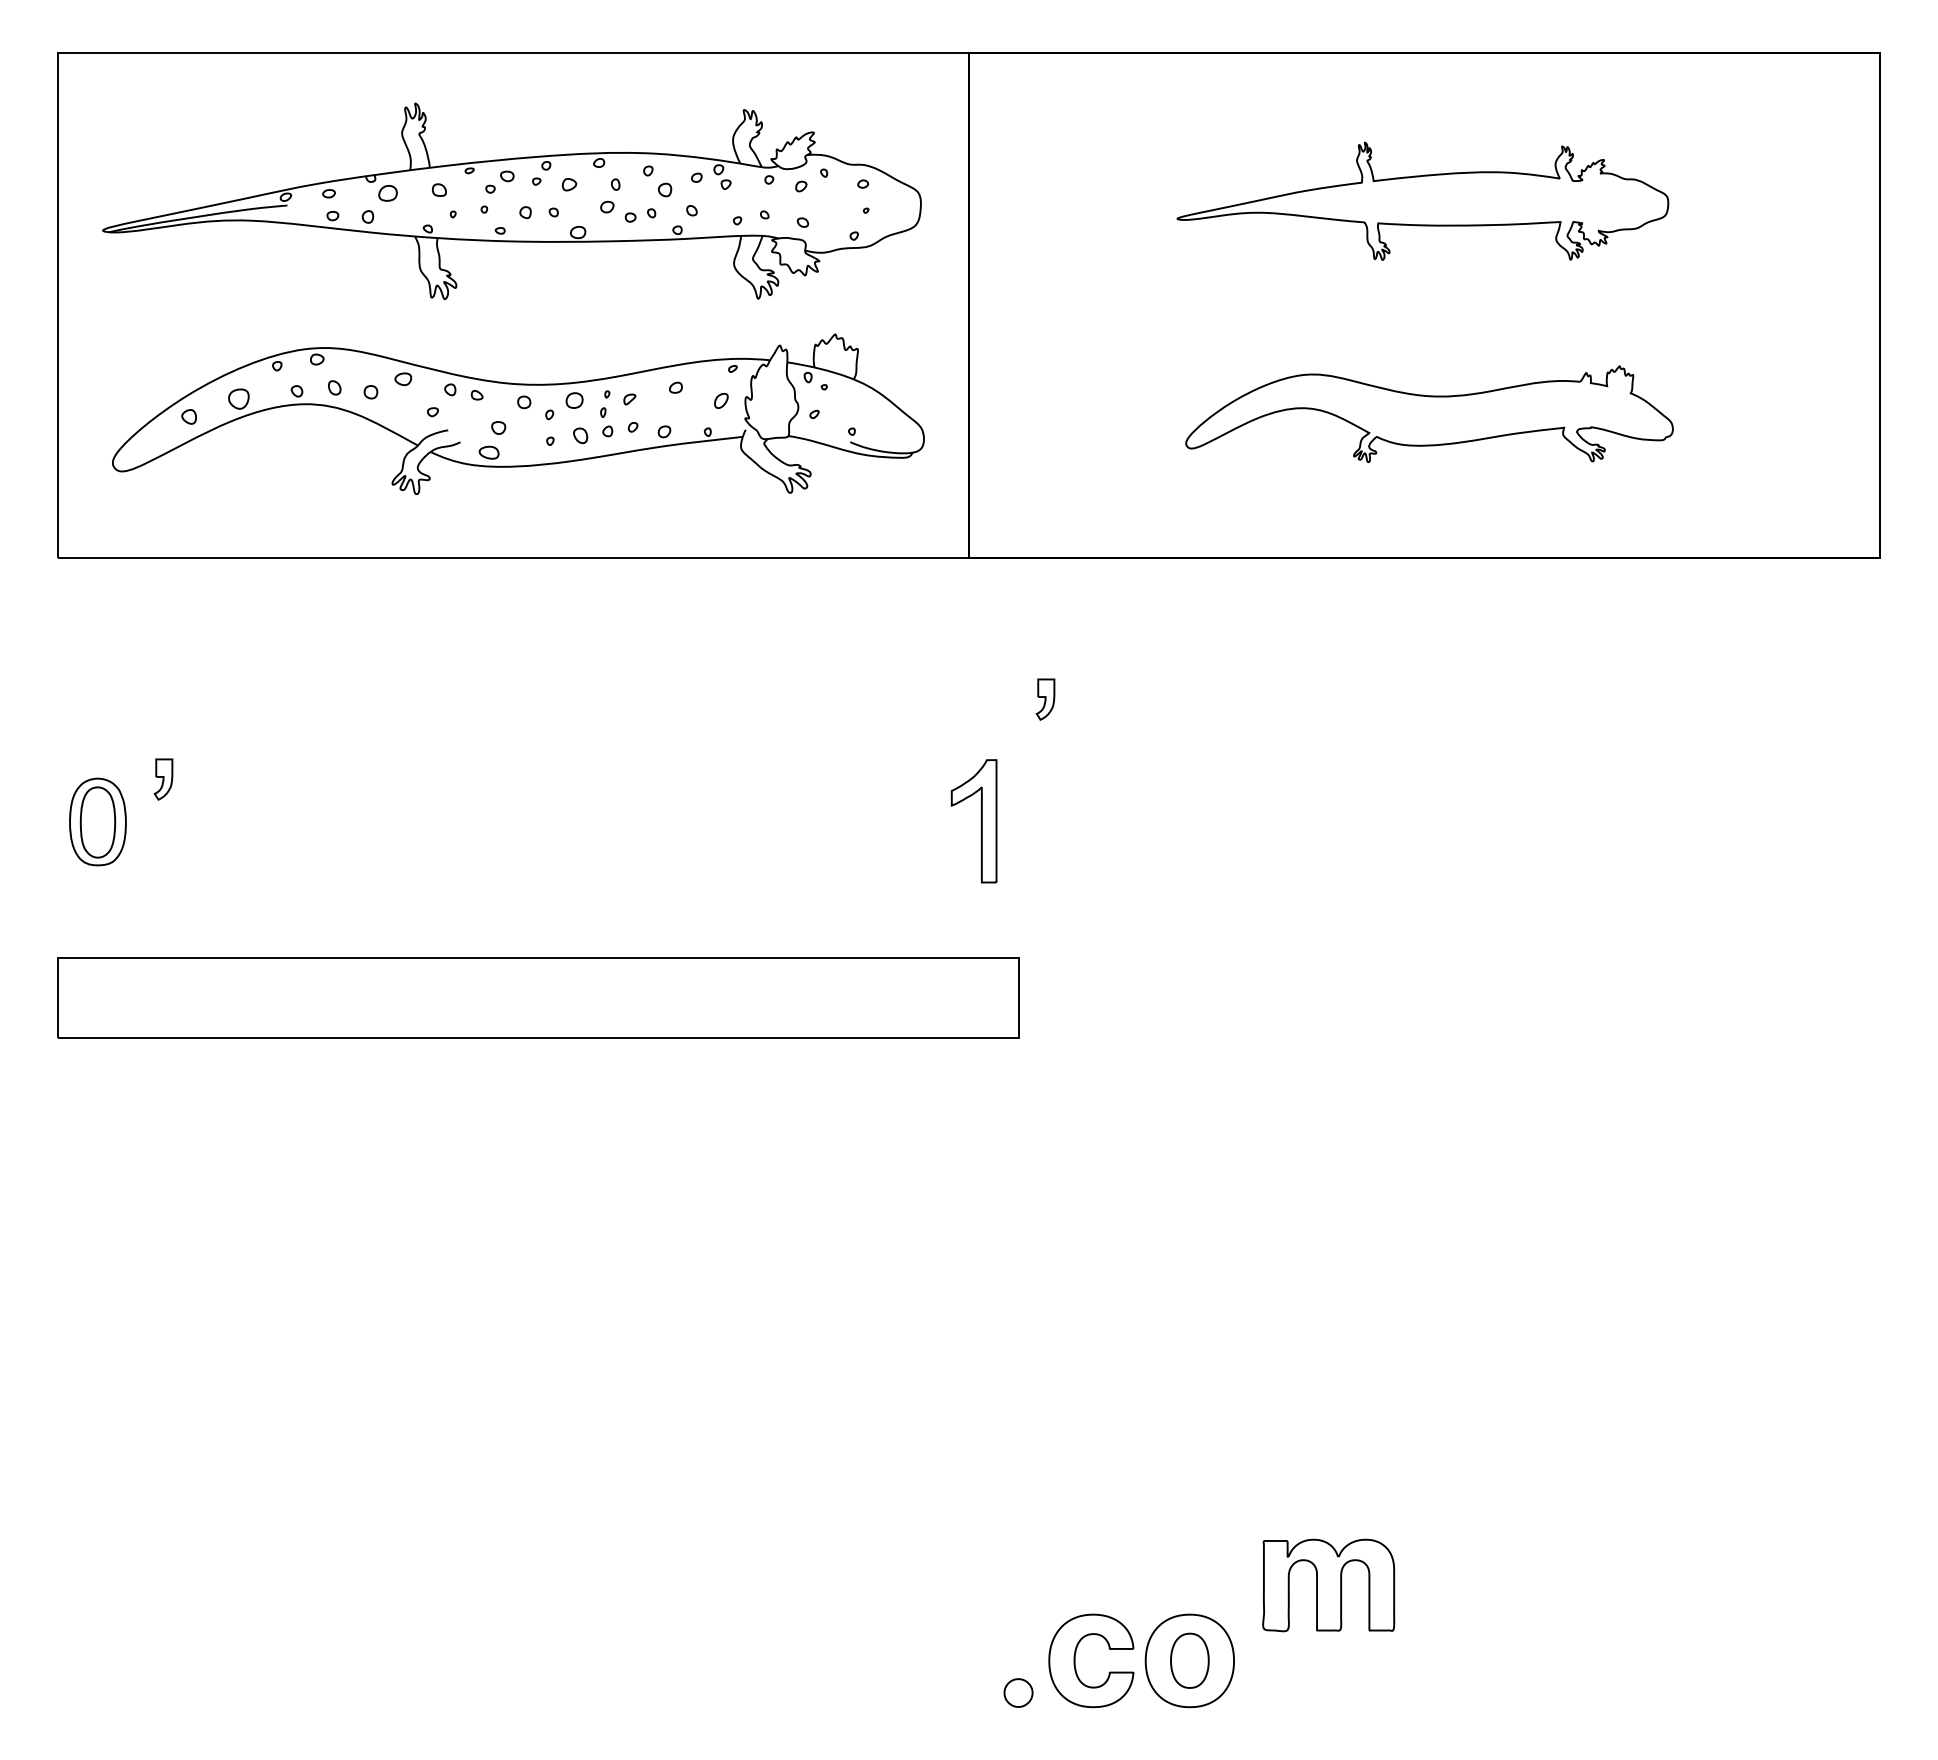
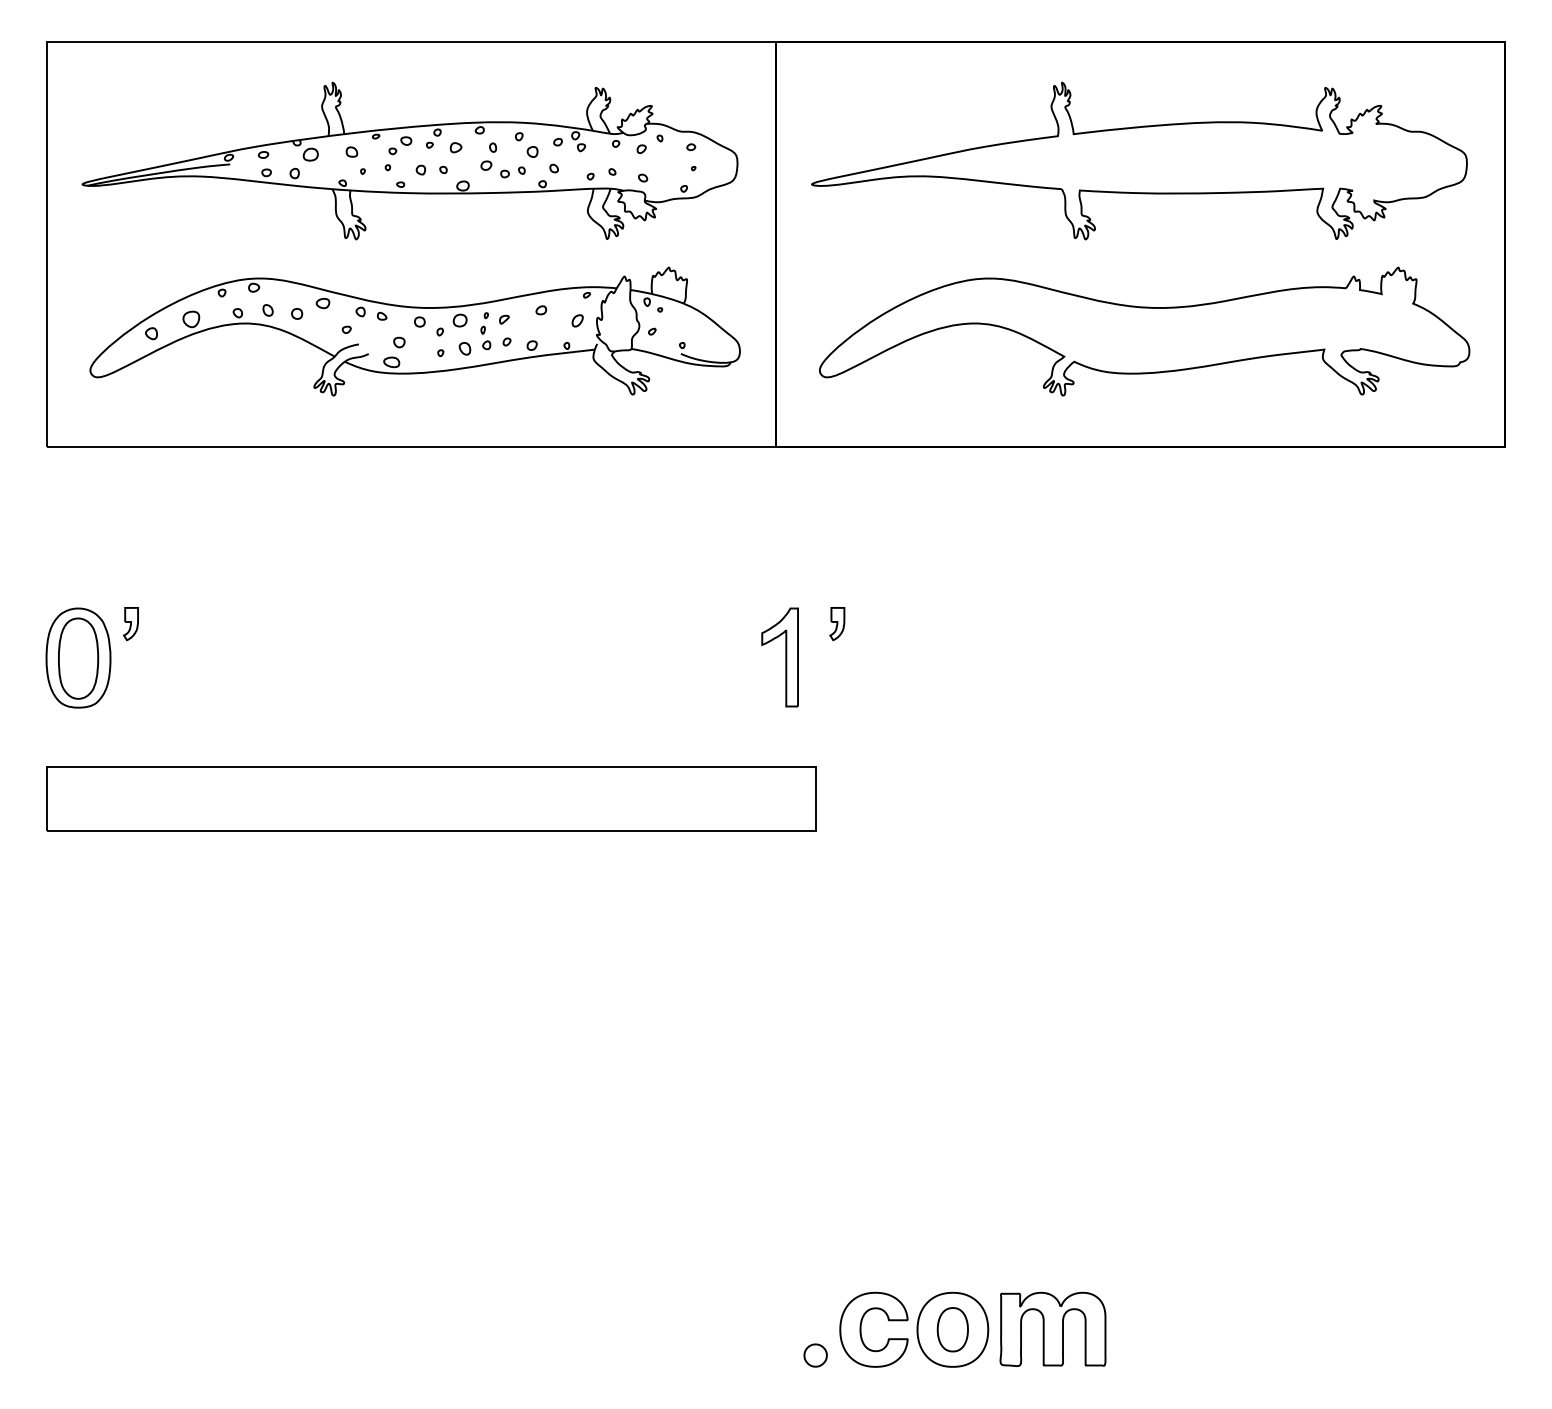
part: (1422, 200) -> (1139, 160), size x1.67
part: (1429, 414) -> (1144, 331), size x1.67
part: (1045, 700) -> (837, 624), moved
part: (97, 821) -> (78, 657), size x1.43
part: (1328, 1584) -> (1052, 1328), moved

